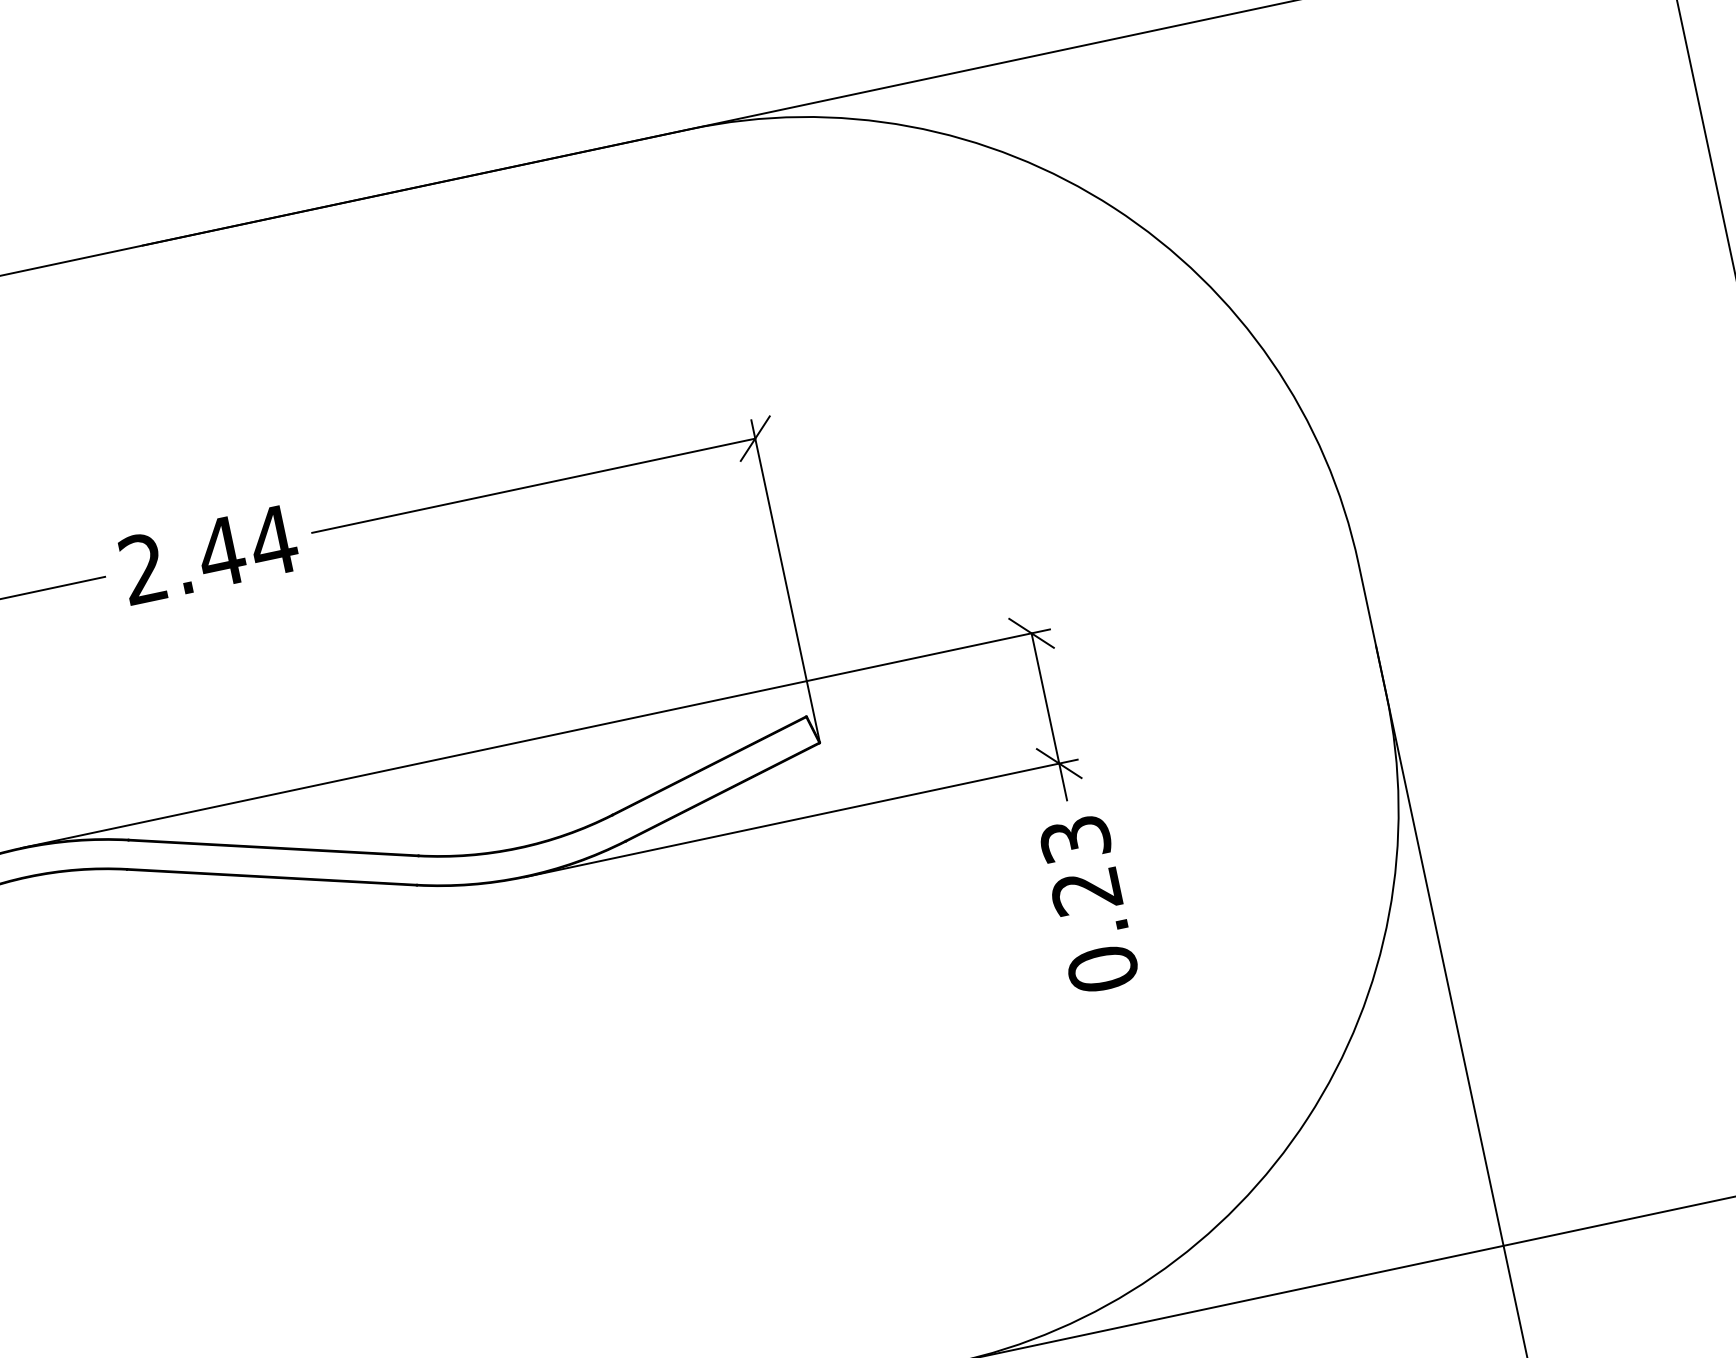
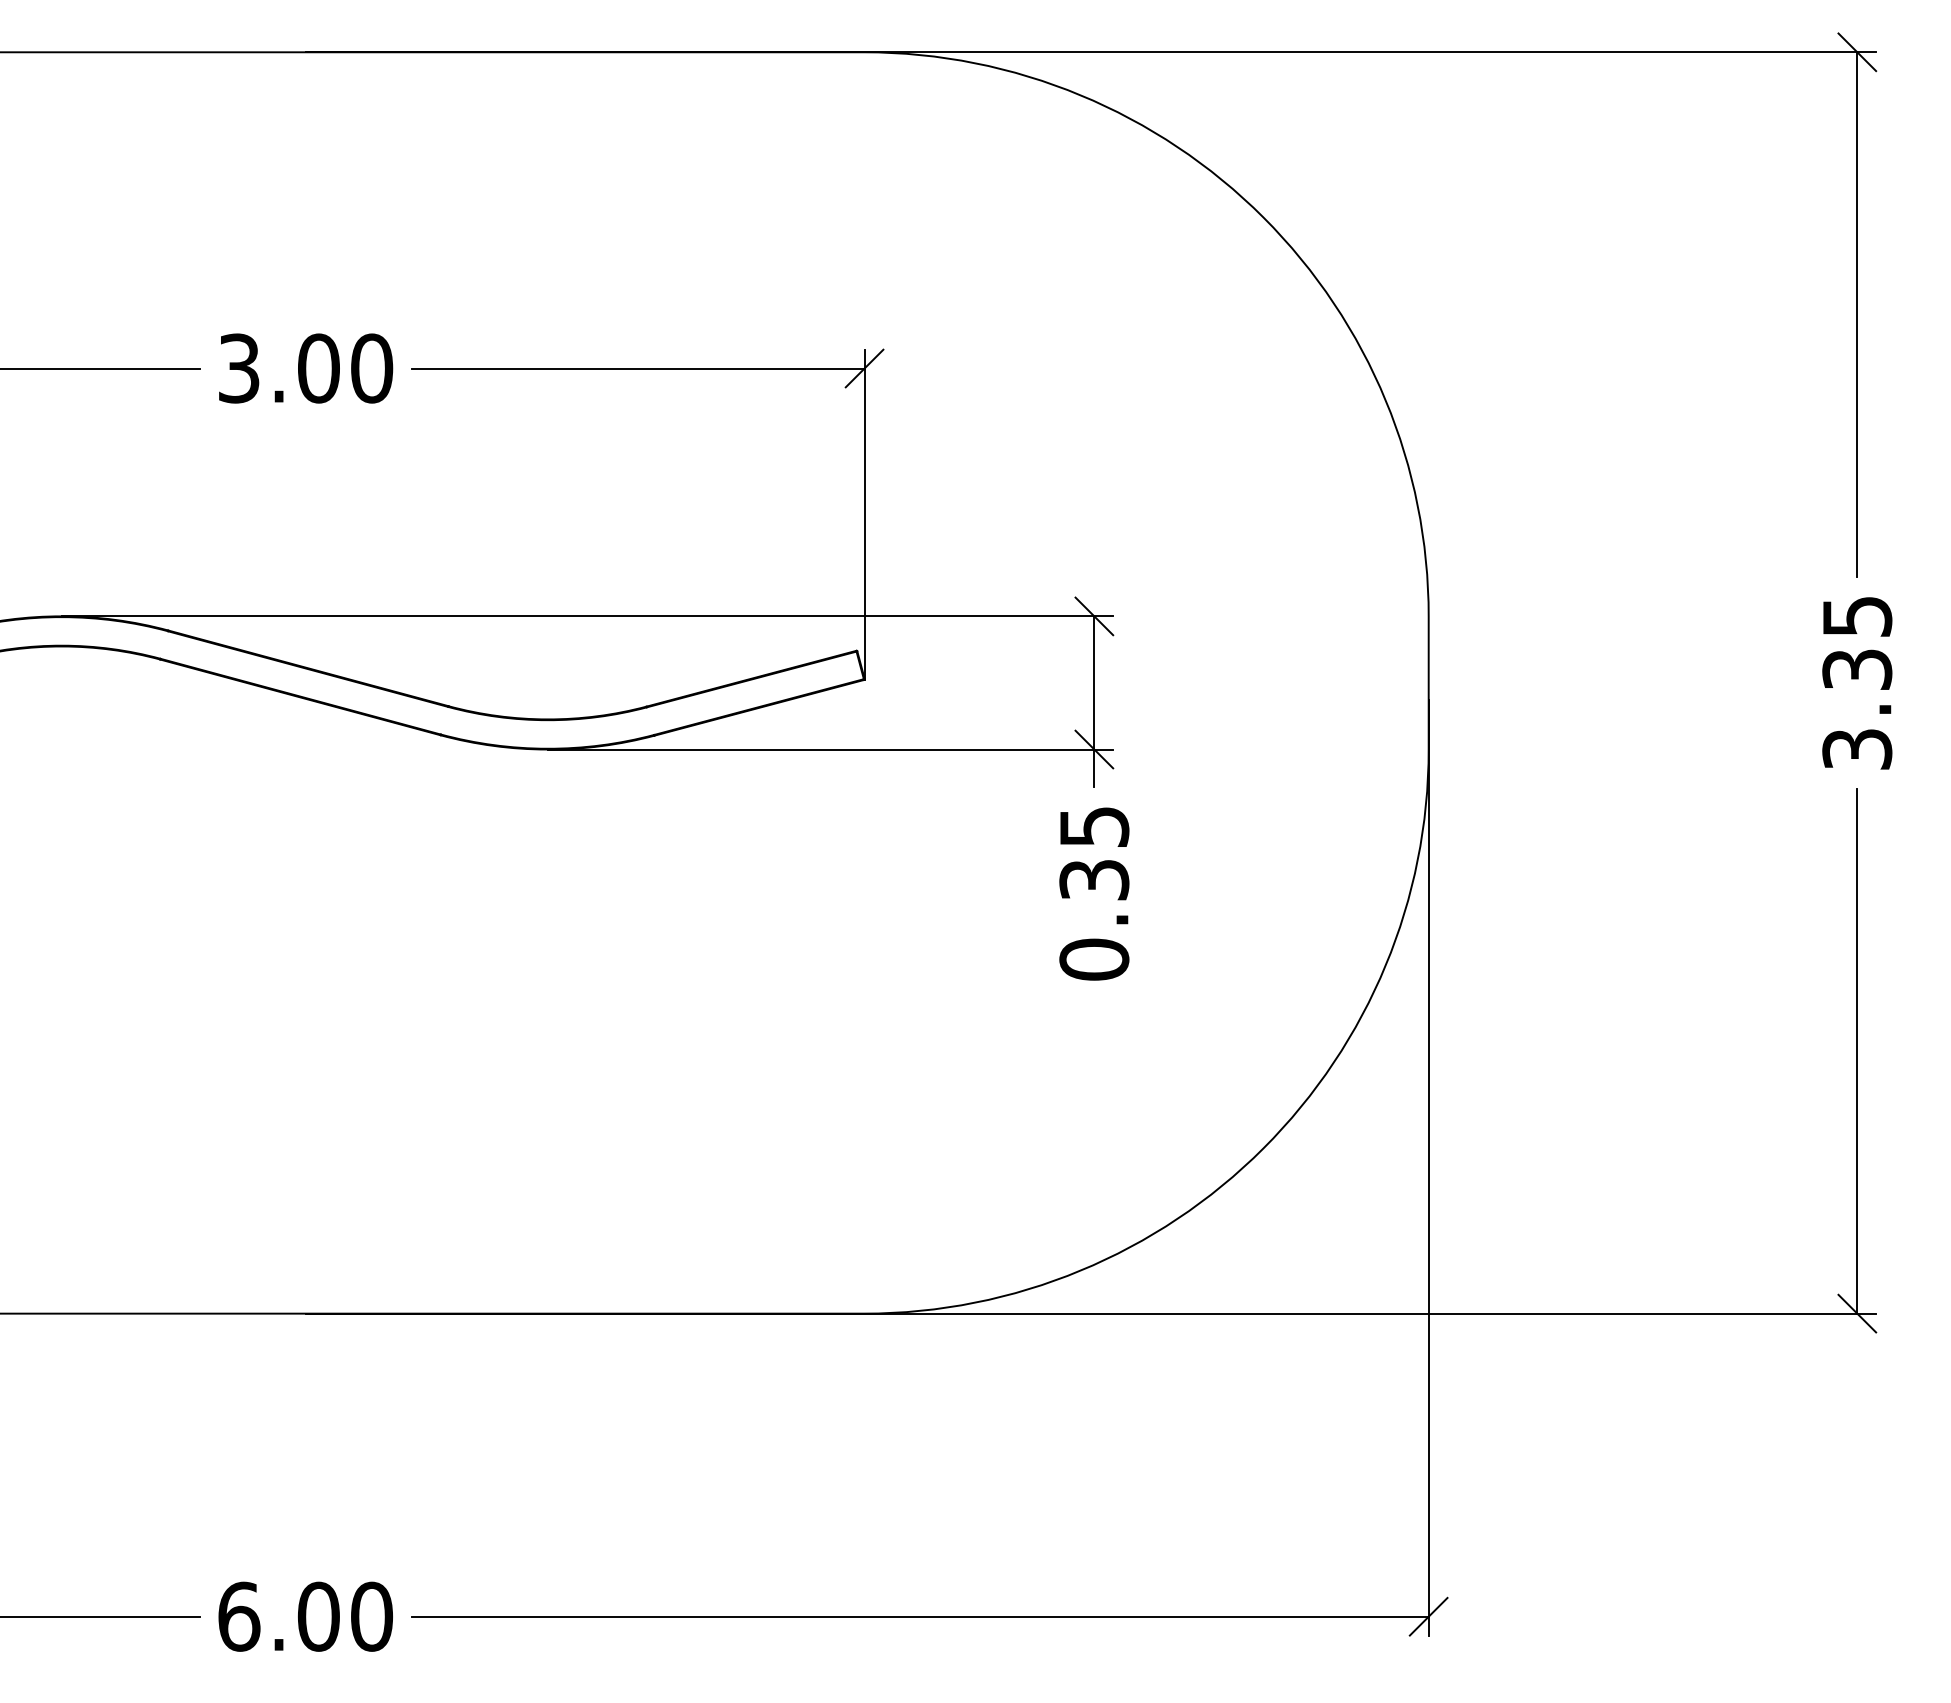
text: (208, 554) -> (305, 368), 2.44 -> 3.00
text: (1081, 865) -> (1094, 853), 0.23 -> 0.35

